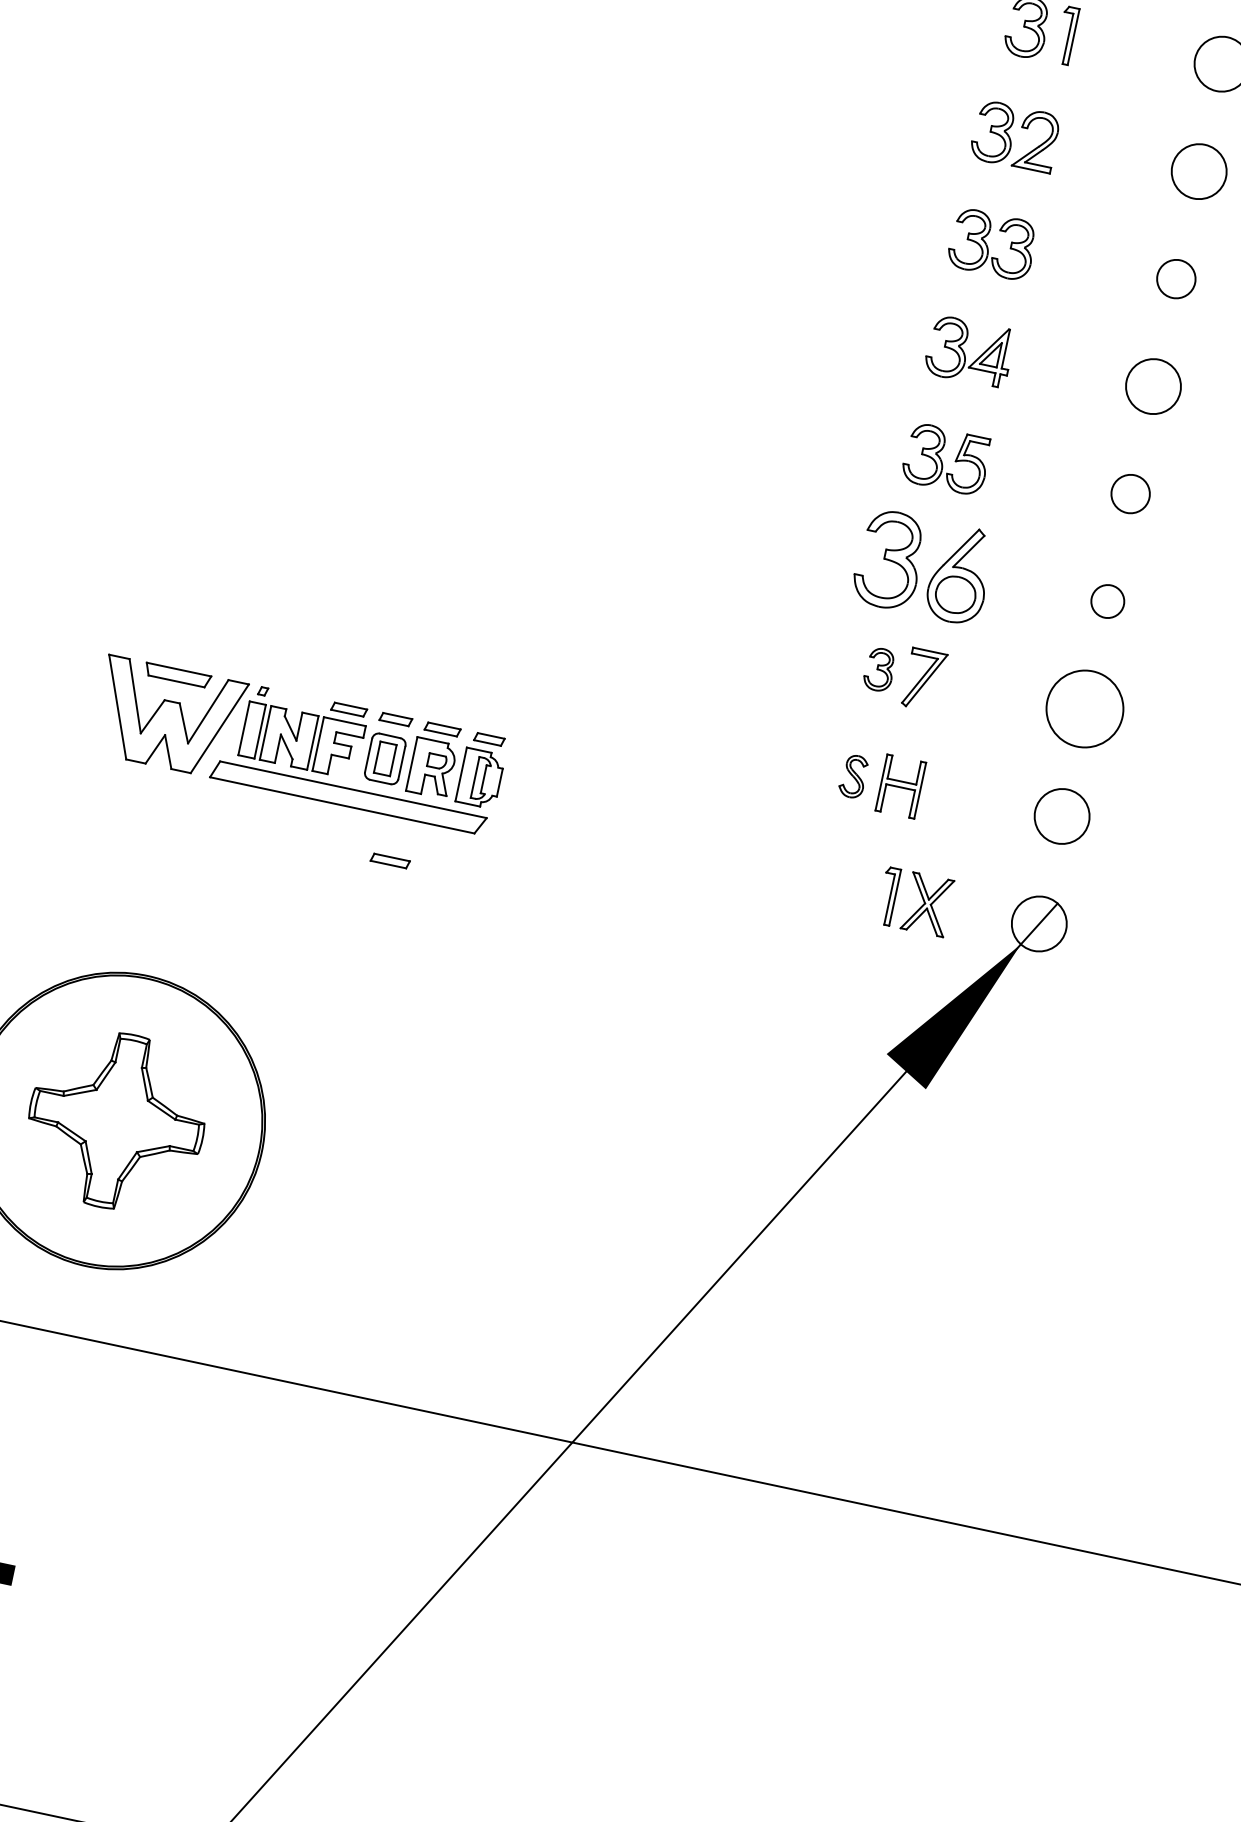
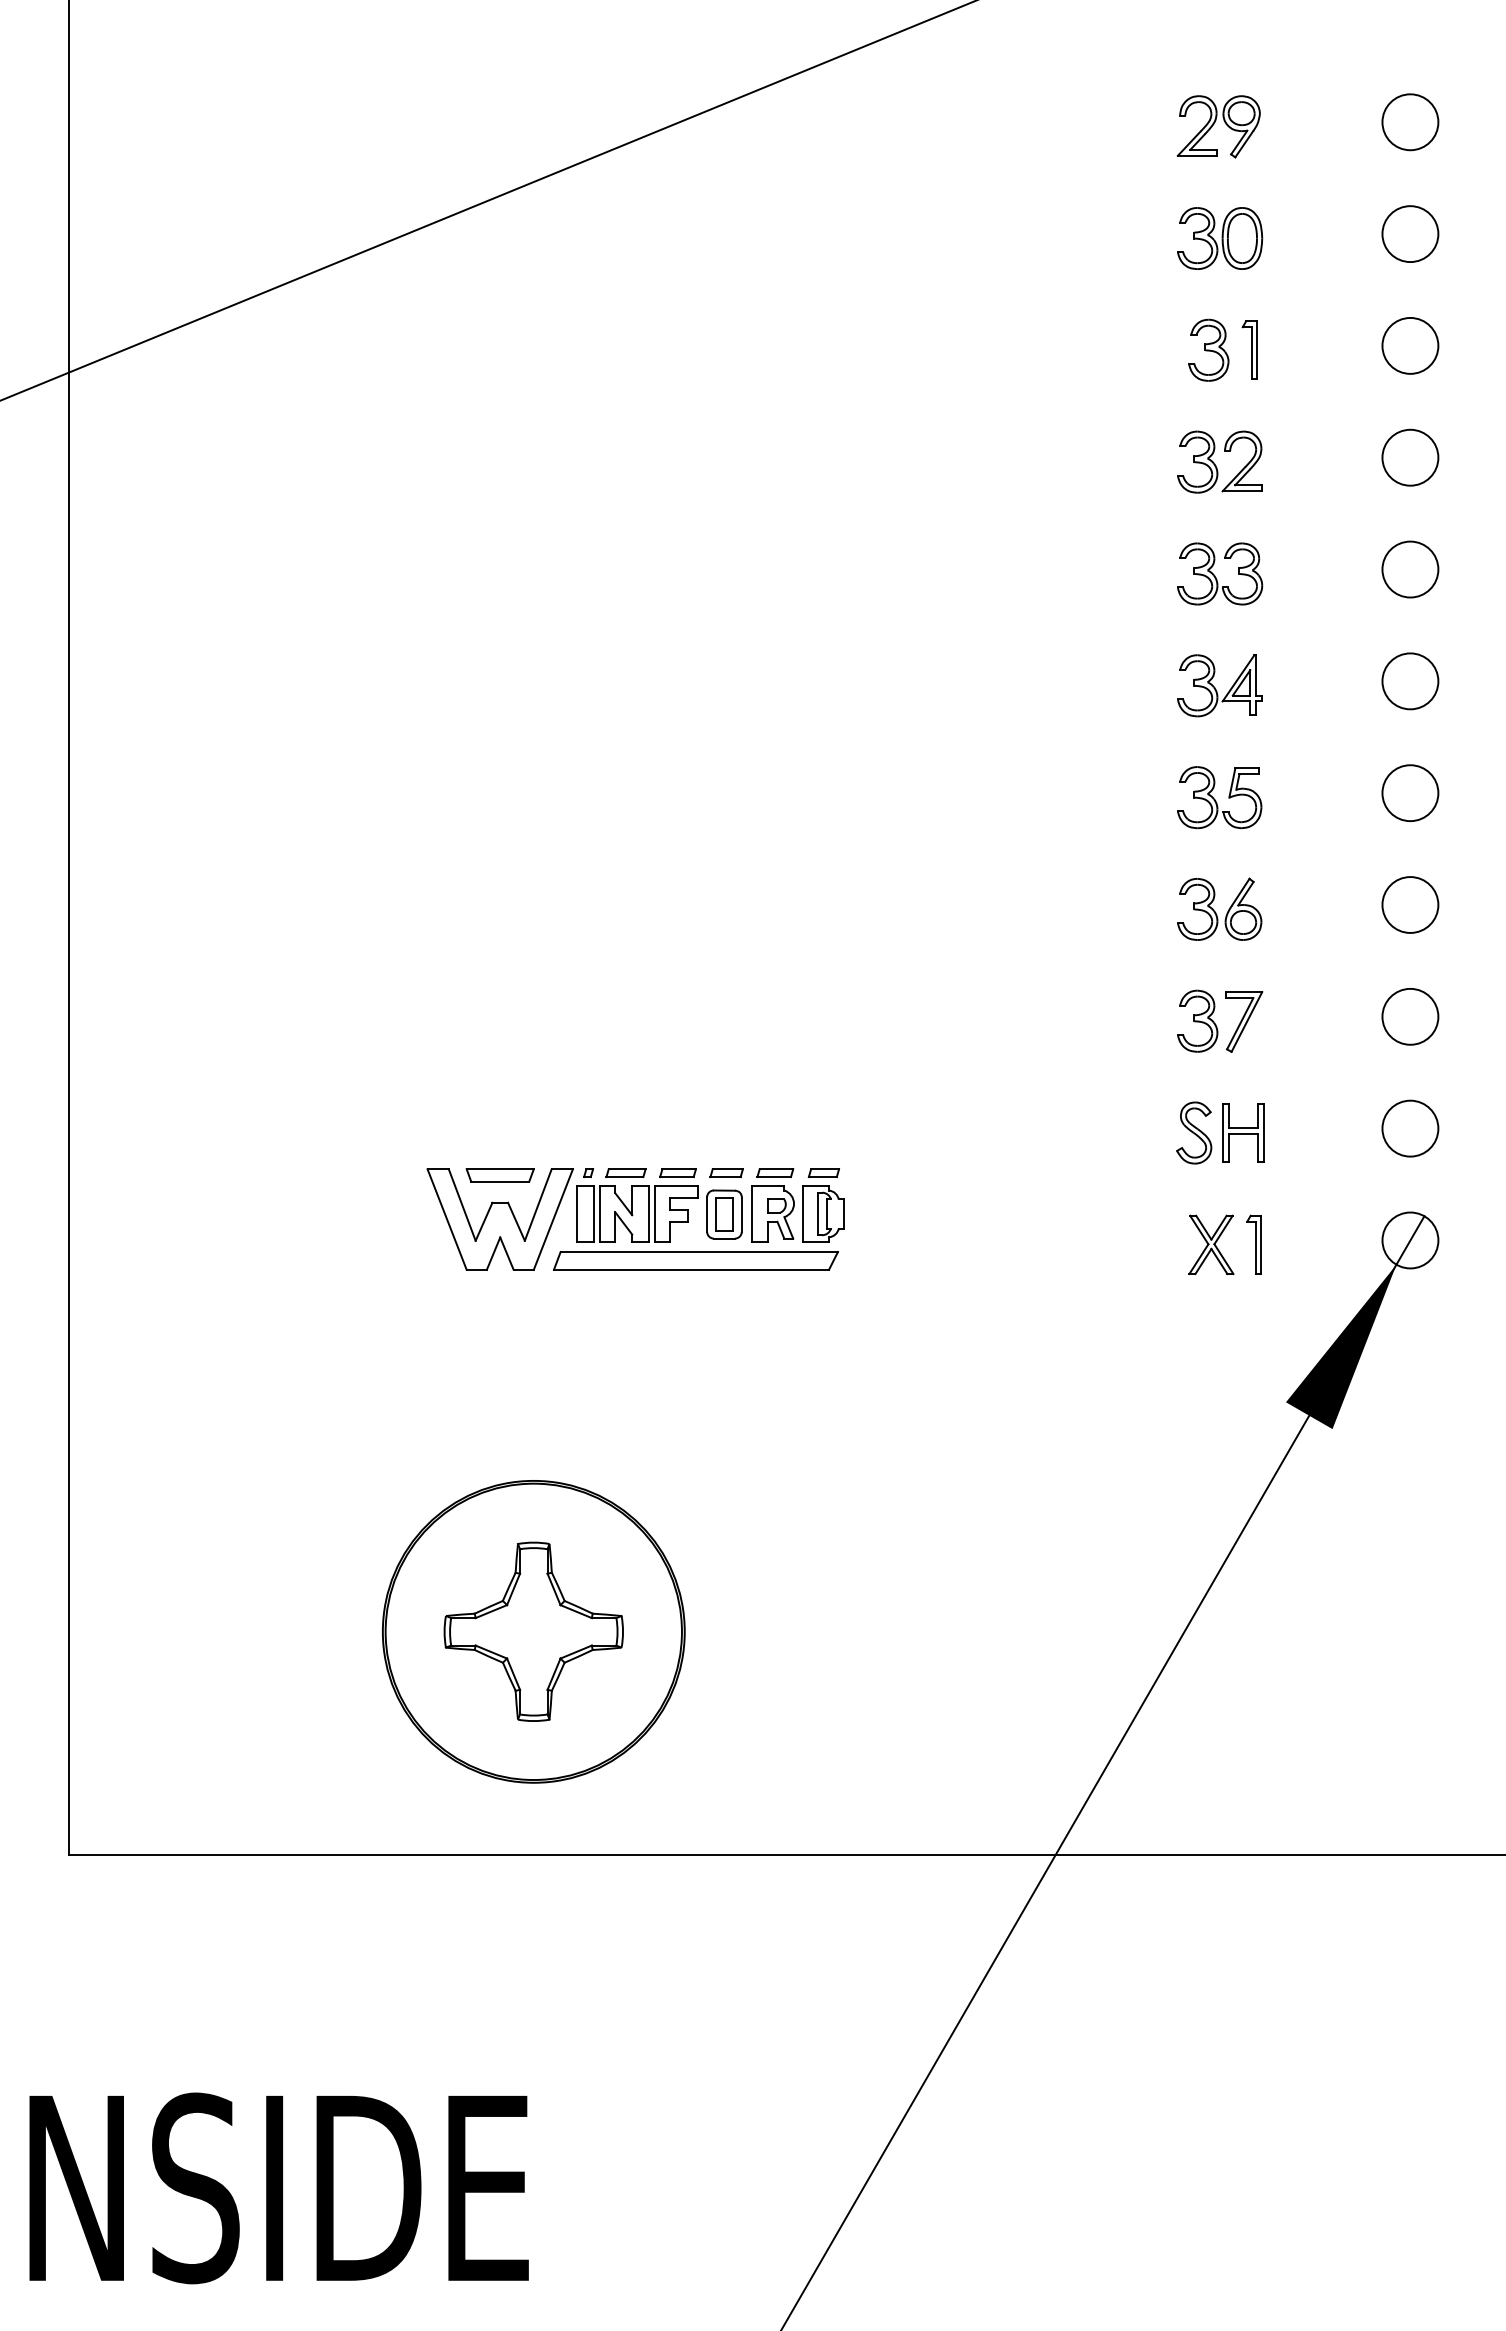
circle: (1176, 279) -> (1410, 569), size x1.43
circle: (1130, 494) -> (1410, 793), size x1.43
part: (923, 565) -> (1219, 908), size x0.62
circle: (1107, 601) -> (1410, 904), size x1.67
part: (879, 669) -> (1197, 1020), size x1.43
circle: (1085, 708) -> (1410, 1016), size x0.71
part: (853, 776) -> (1194, 1132), size x1.43
part: (389, 860) -> (625, 1172), moved
part: (928, 904) -> (1211, 1244), moved

